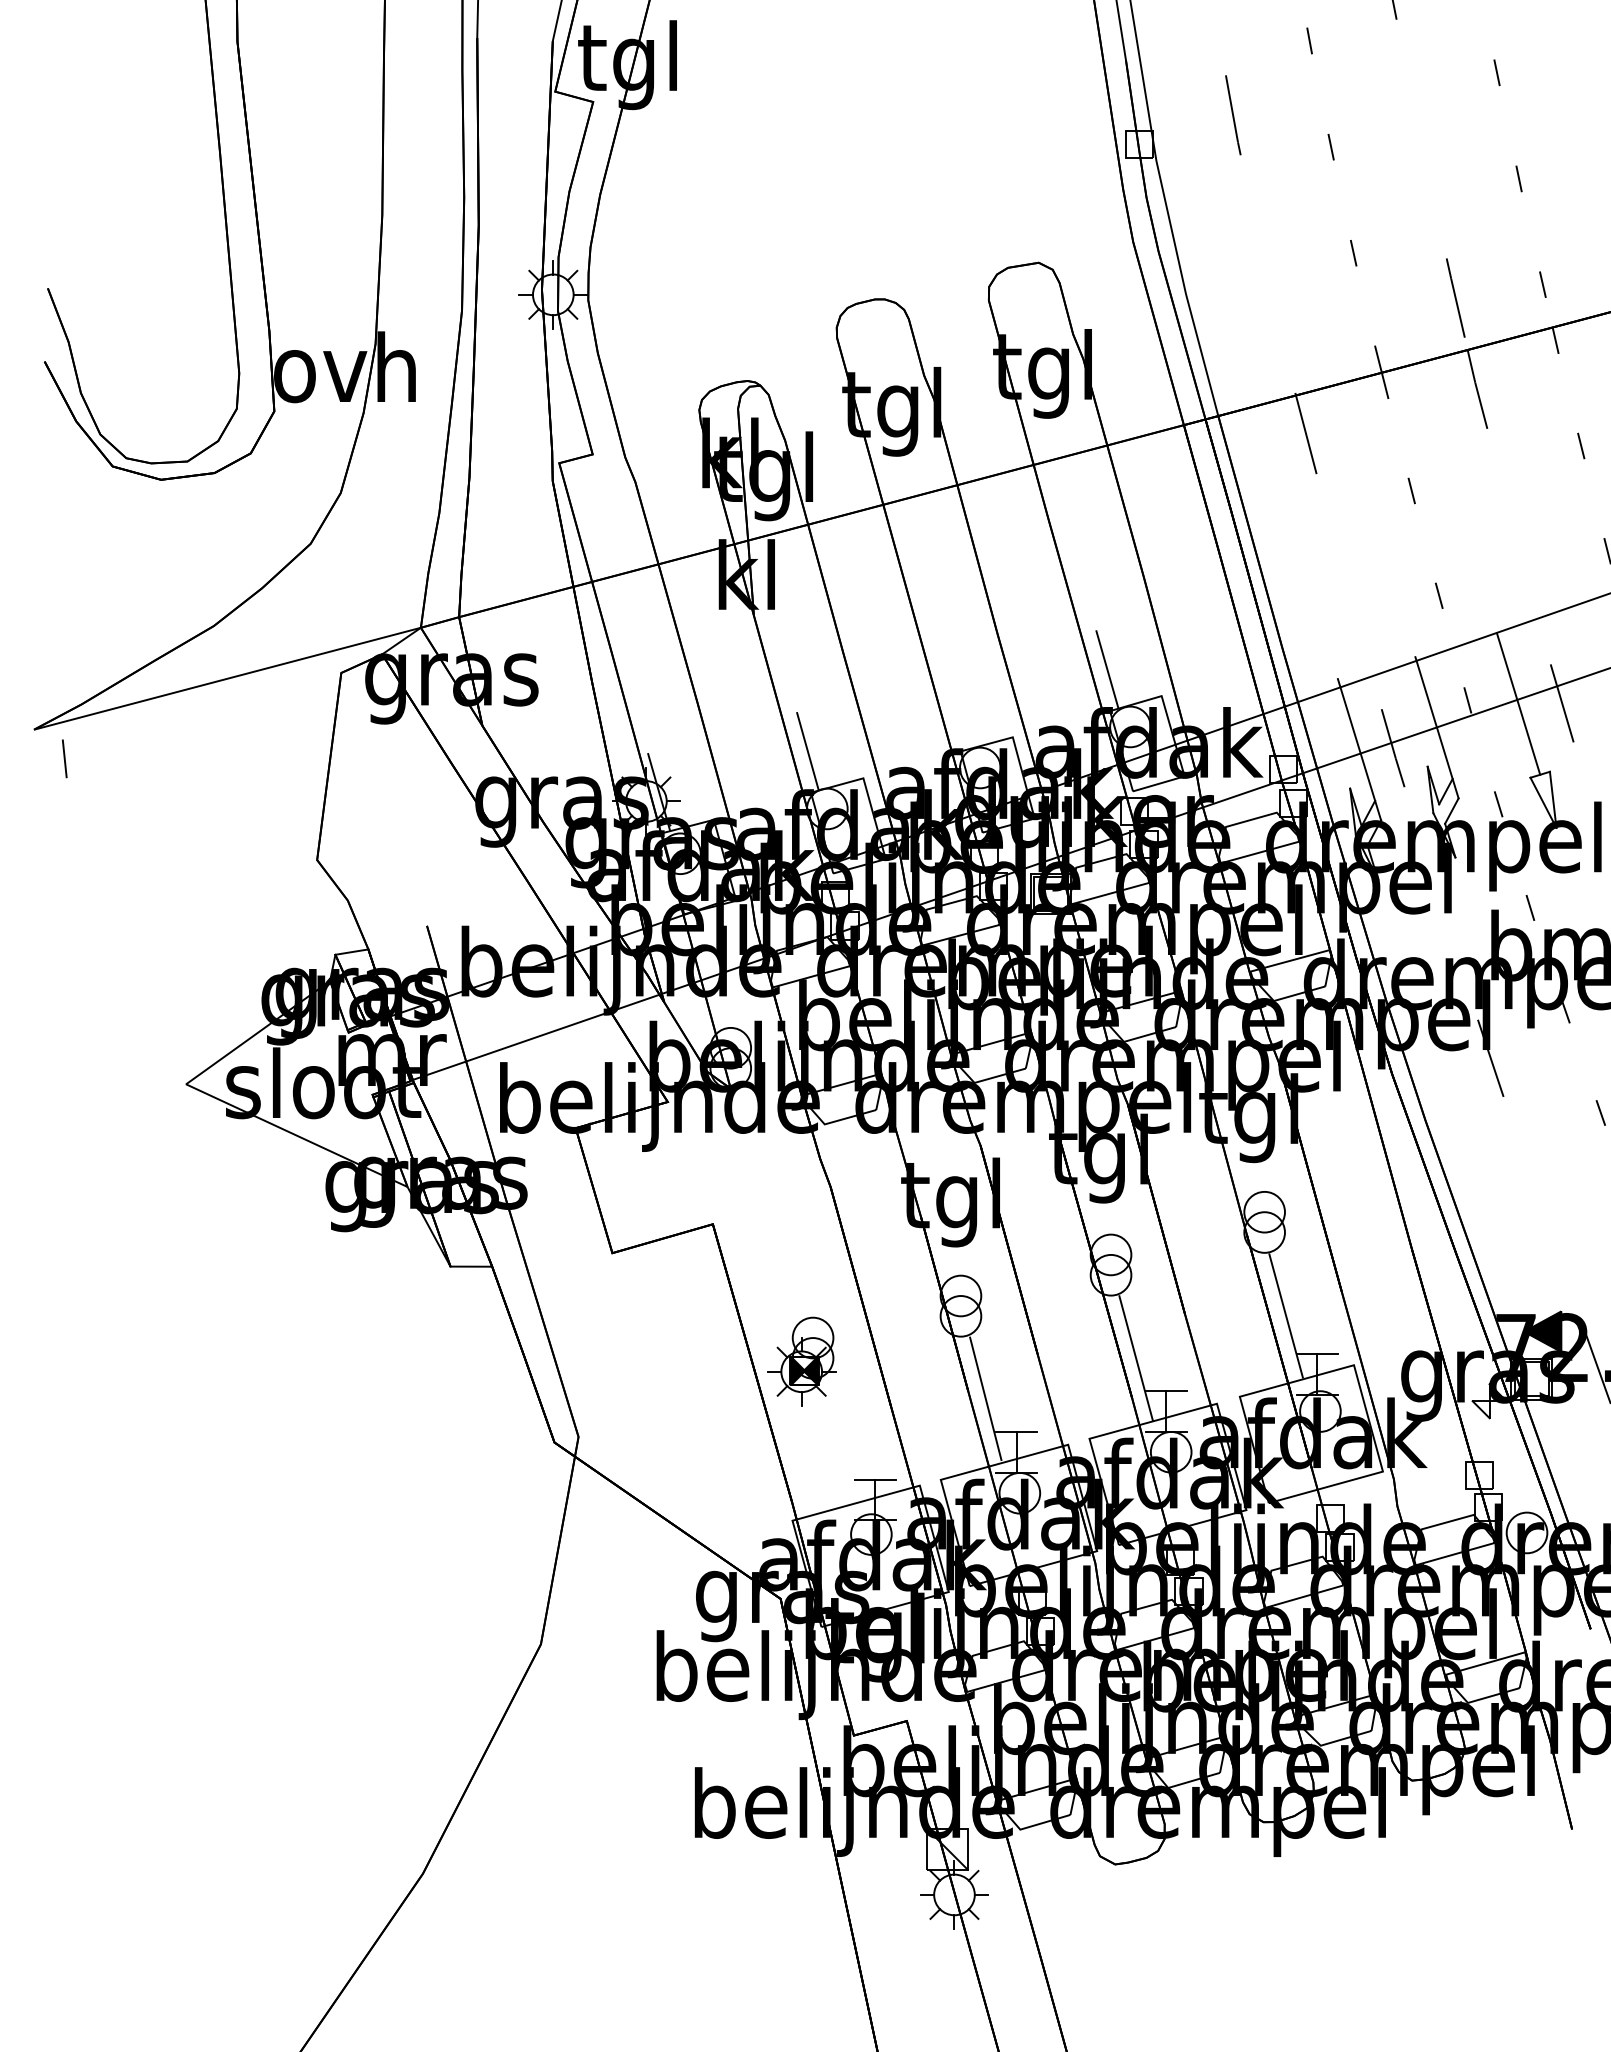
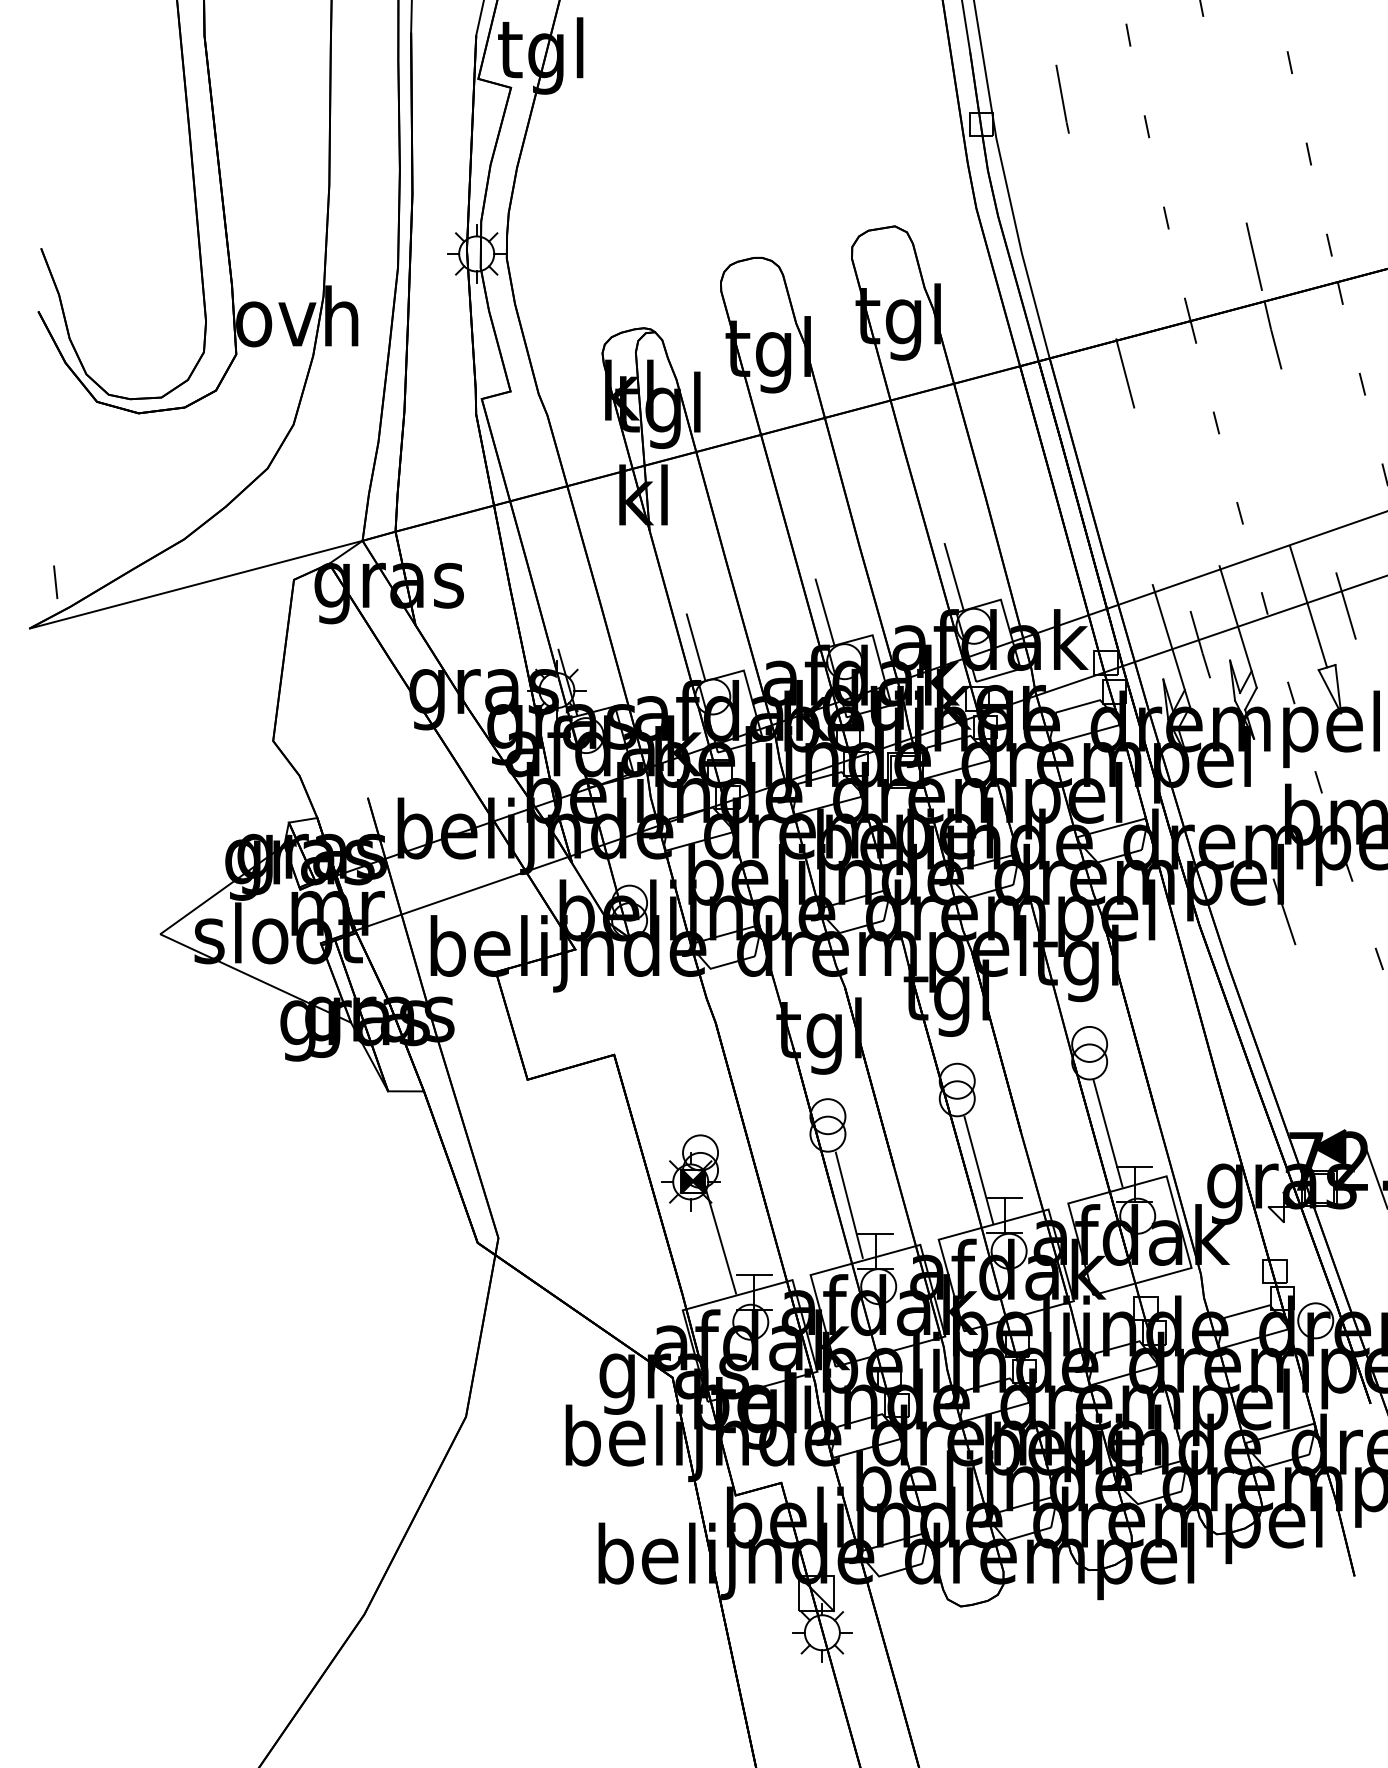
line: (957, 710) -> (824, 612), added
line: (64, 758) -> (55, 581), moved
line: (836, 1440) -> (720, 1241), added

